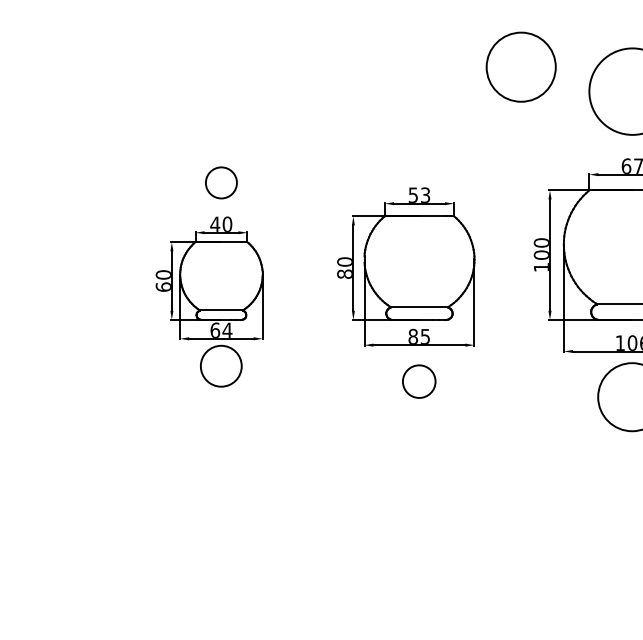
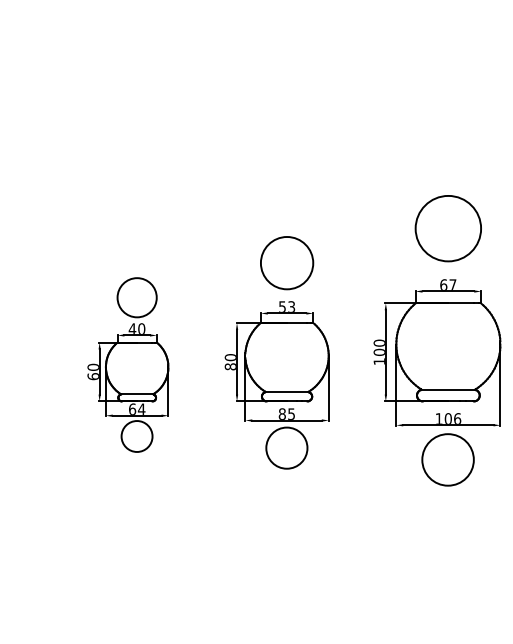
circle: (521, 67) -> (287, 263), moved
circle: (220, 182) -> (136, 297), size x1.67
circle: (418, 380) -> (286, 447), size x1.67

